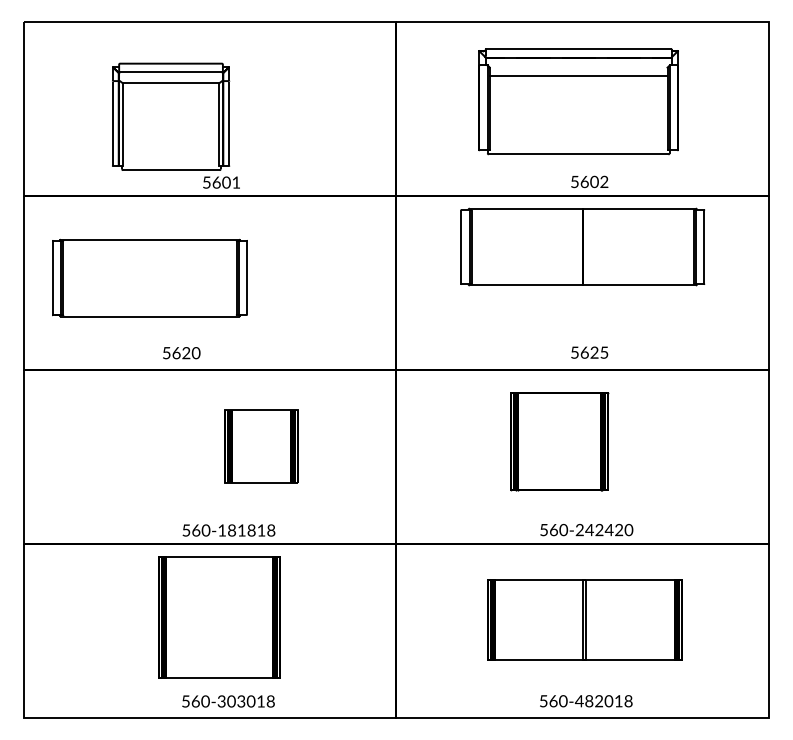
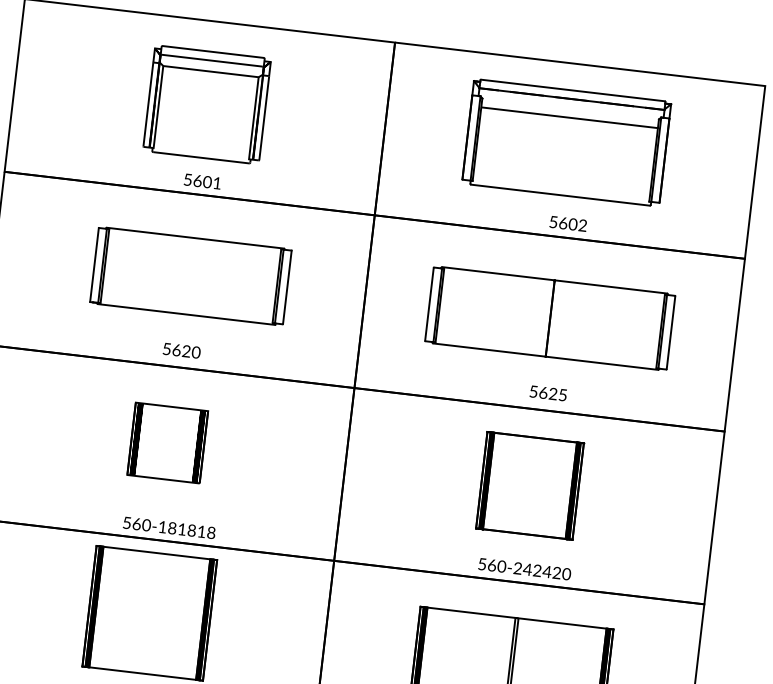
part: (171, 116) -> (207, 104), moved
part: (582, 246) -> (550, 317), moved
part: (149, 277) -> (190, 275), moved
text: (181, 353) -> (181, 351), moved
part: (559, 441) -> (530, 485), moved
part: (261, 446) -> (167, 443), moved

